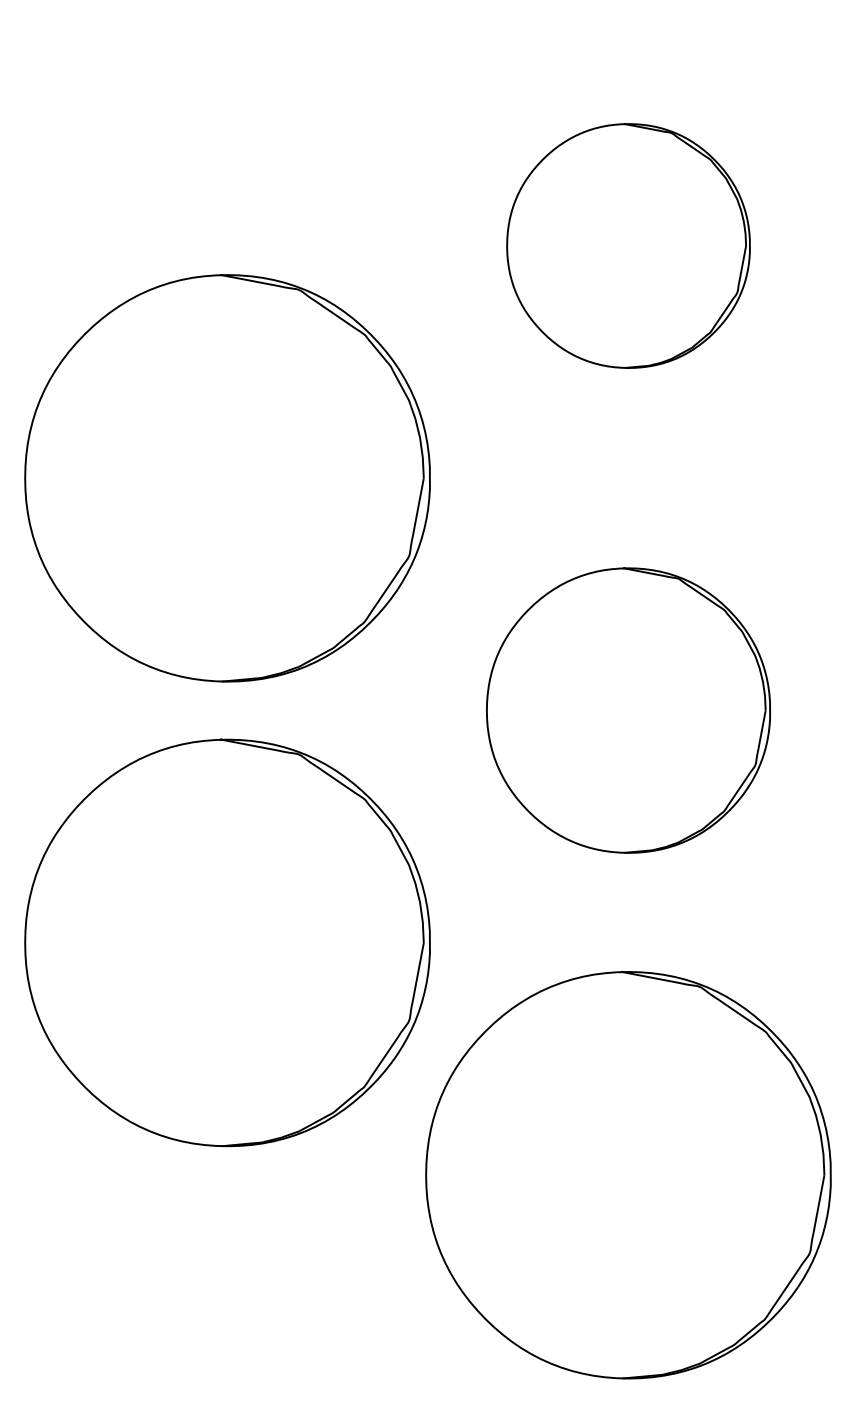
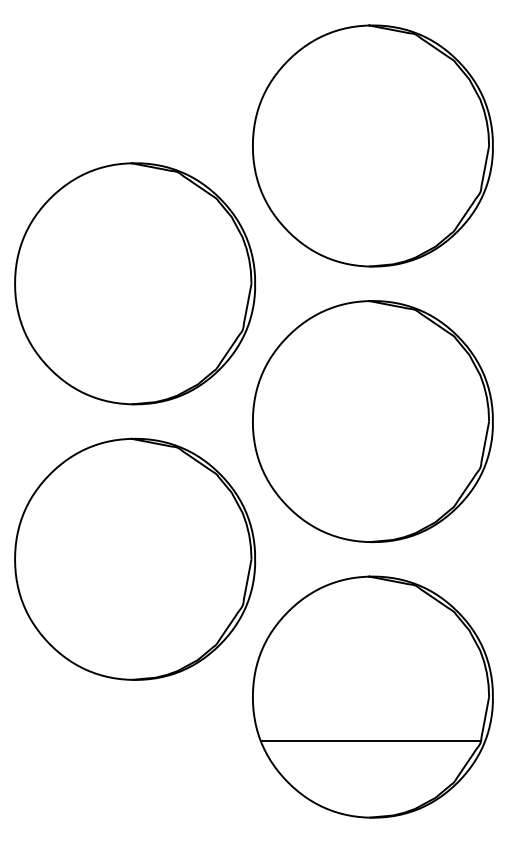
part: (627, 245) -> (372, 145), size x1.67
part: (627, 710) -> (372, 421), size x1.43
line: (624, 1250) -> (370, 741), added

